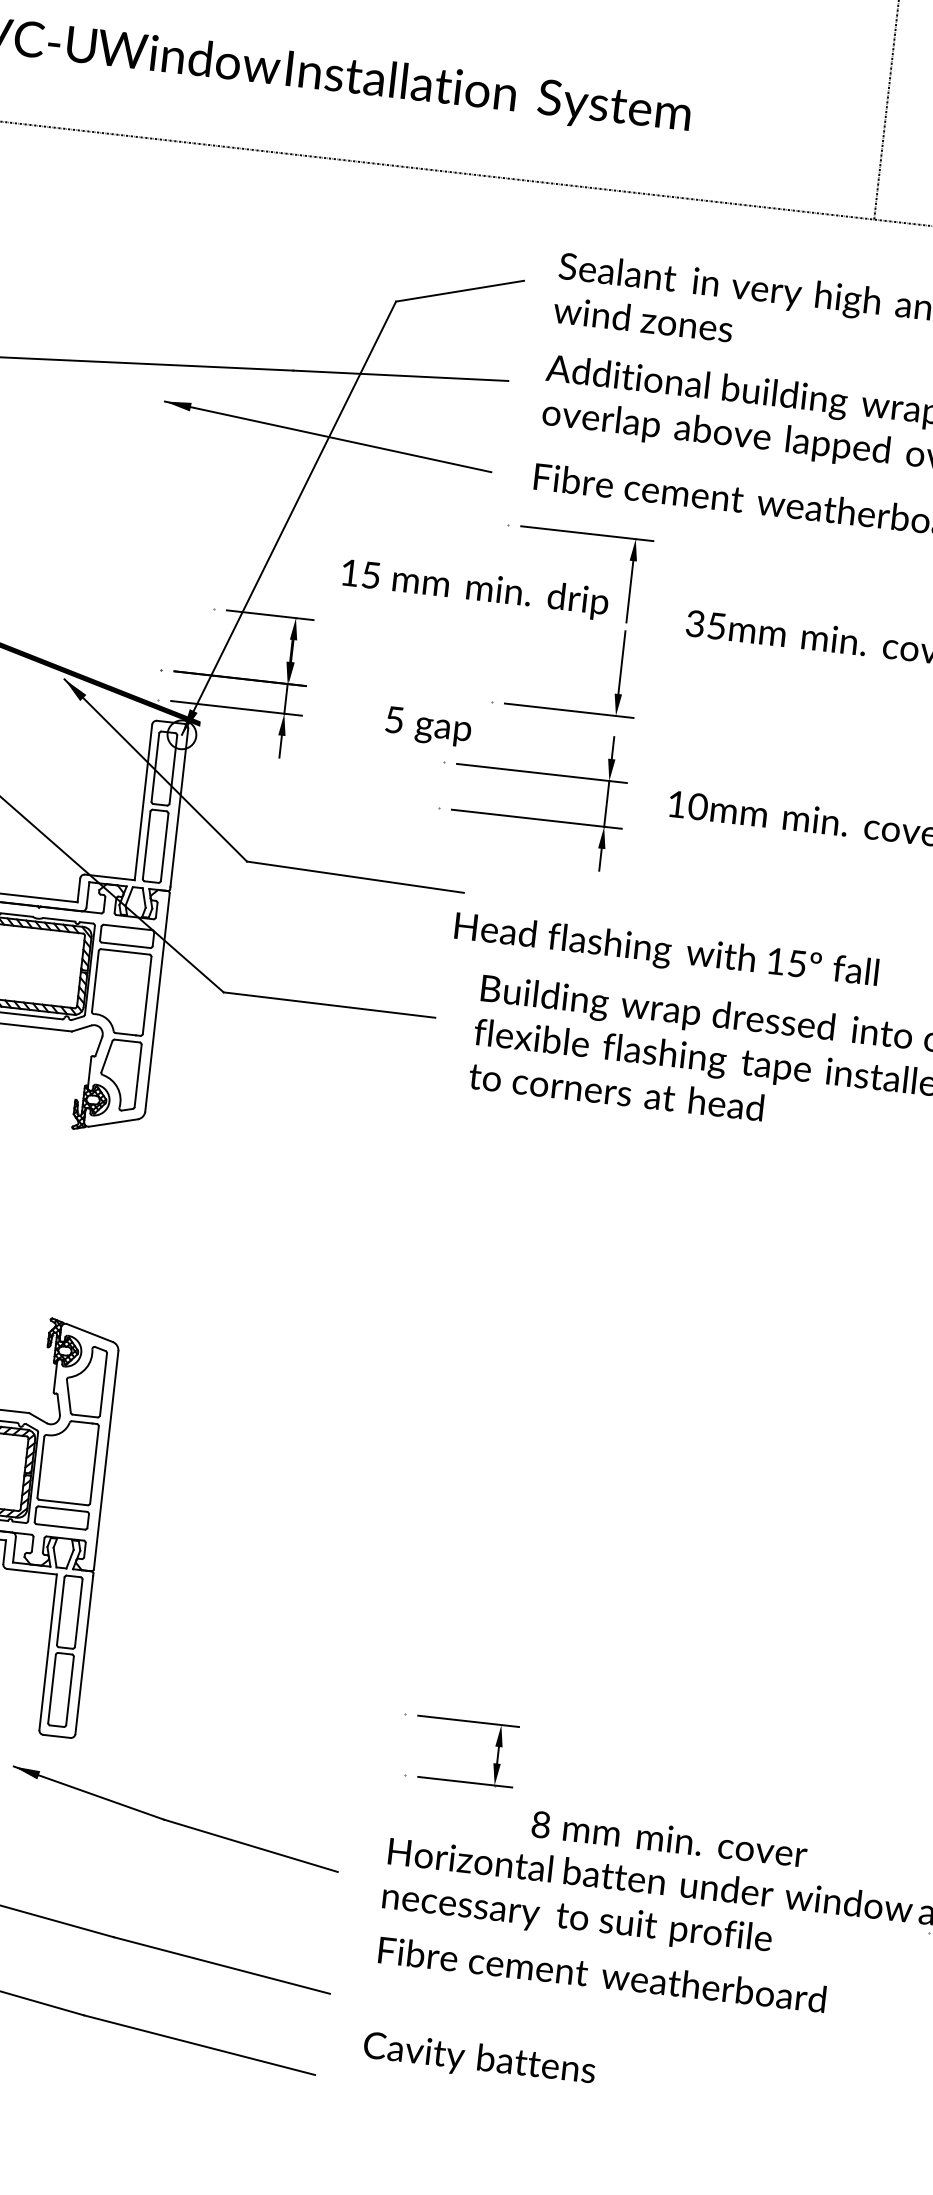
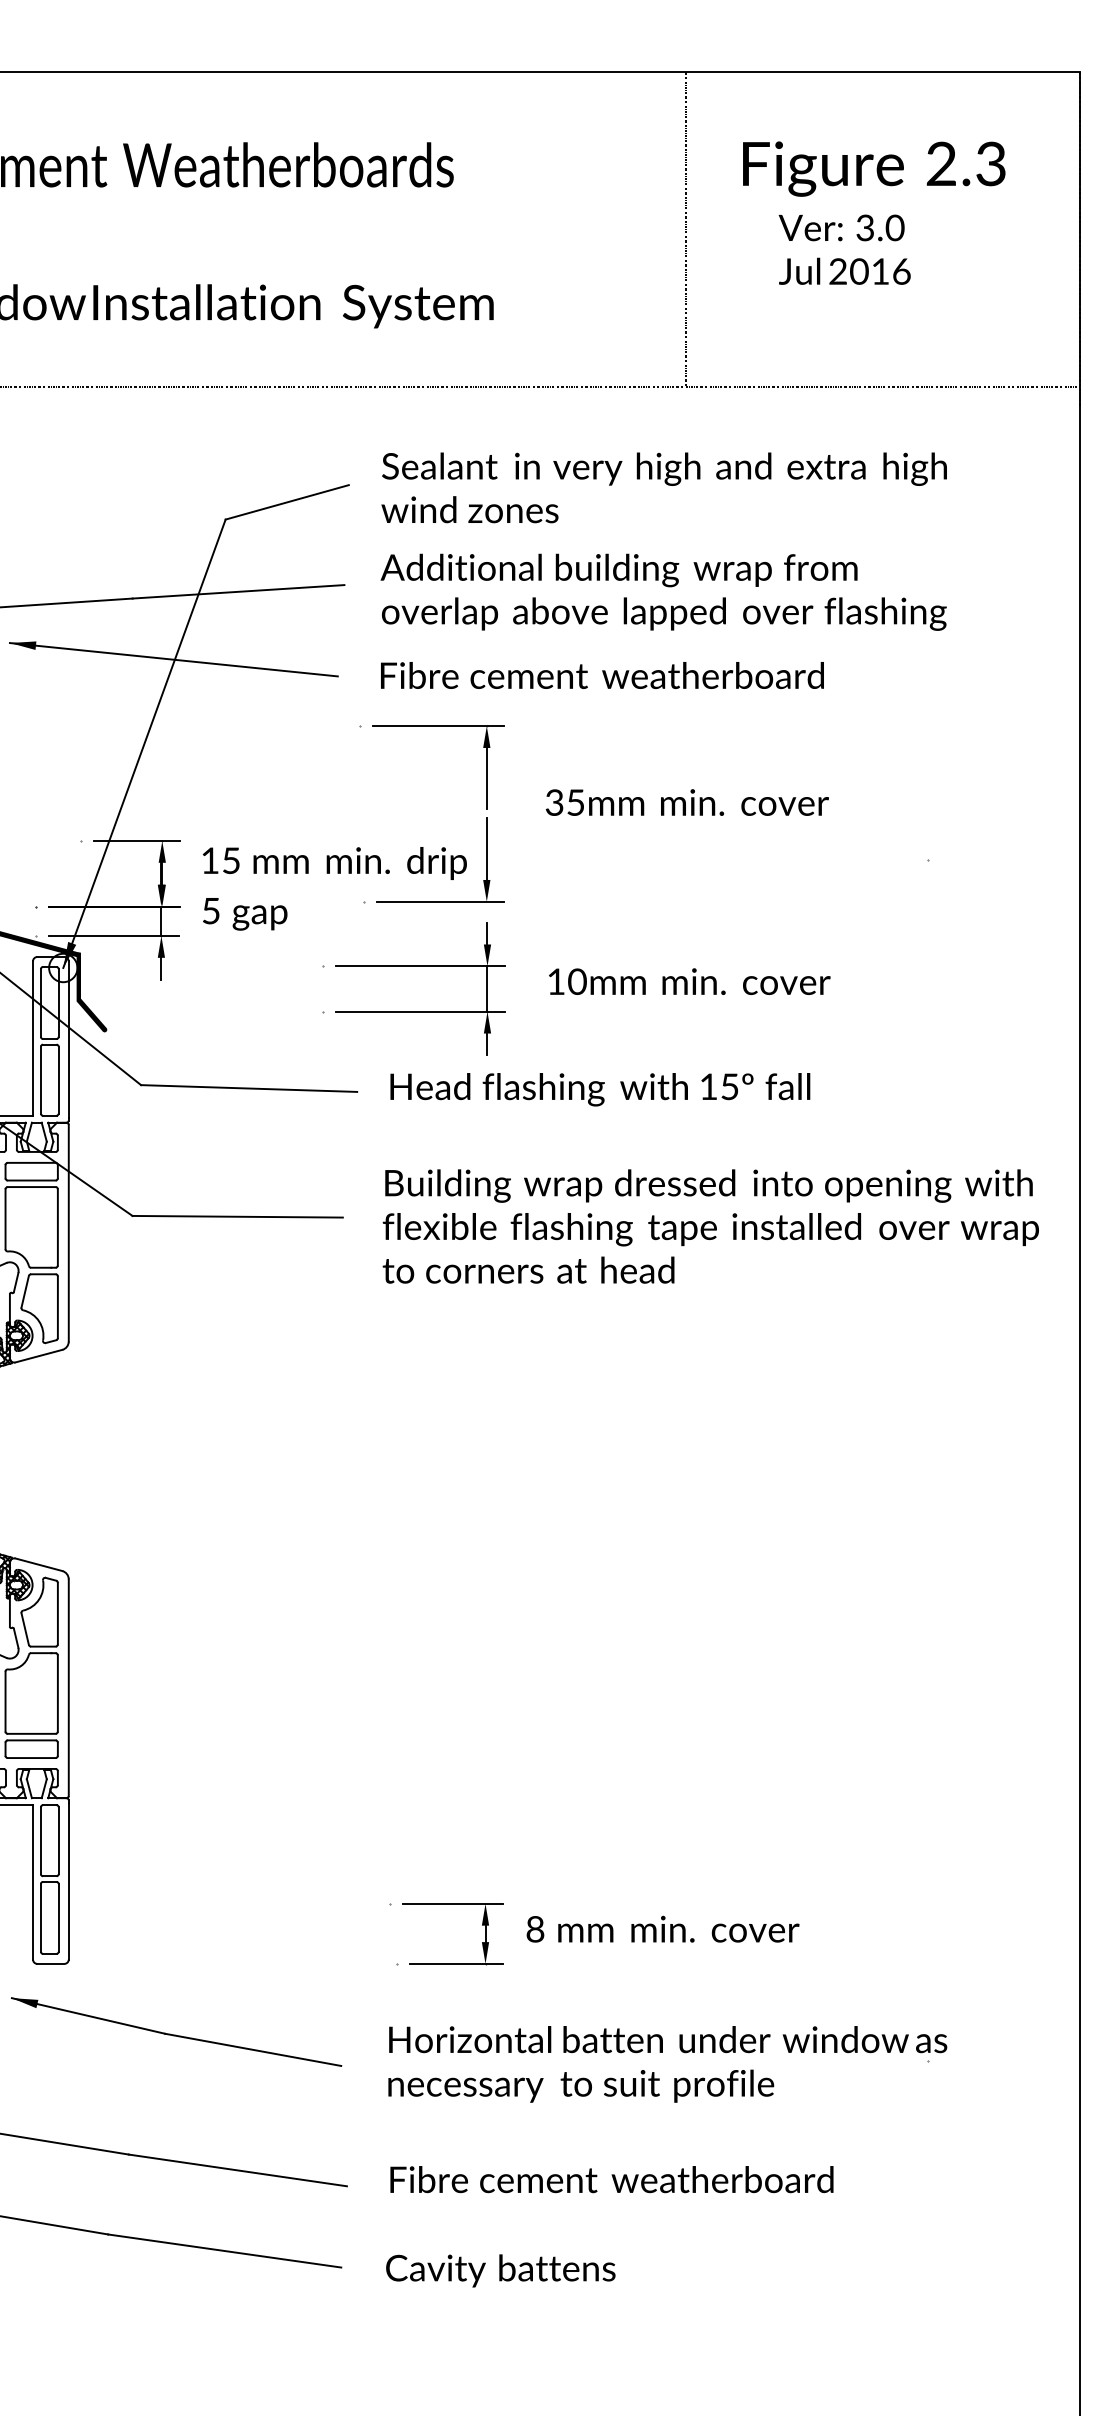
text: (474, 589) -> (334, 863), moved
text: (428, 727) -> (245, 914), moved
fill: (207, 762) -> (91, 992), added
text: (666, 951) -> (600, 1089), moved
text: (669, 1838) -> (662, 1928), moved
text: (601, 1974) -> (611, 2179), moved
text: (479, 2059) -> (500, 2270), moved

